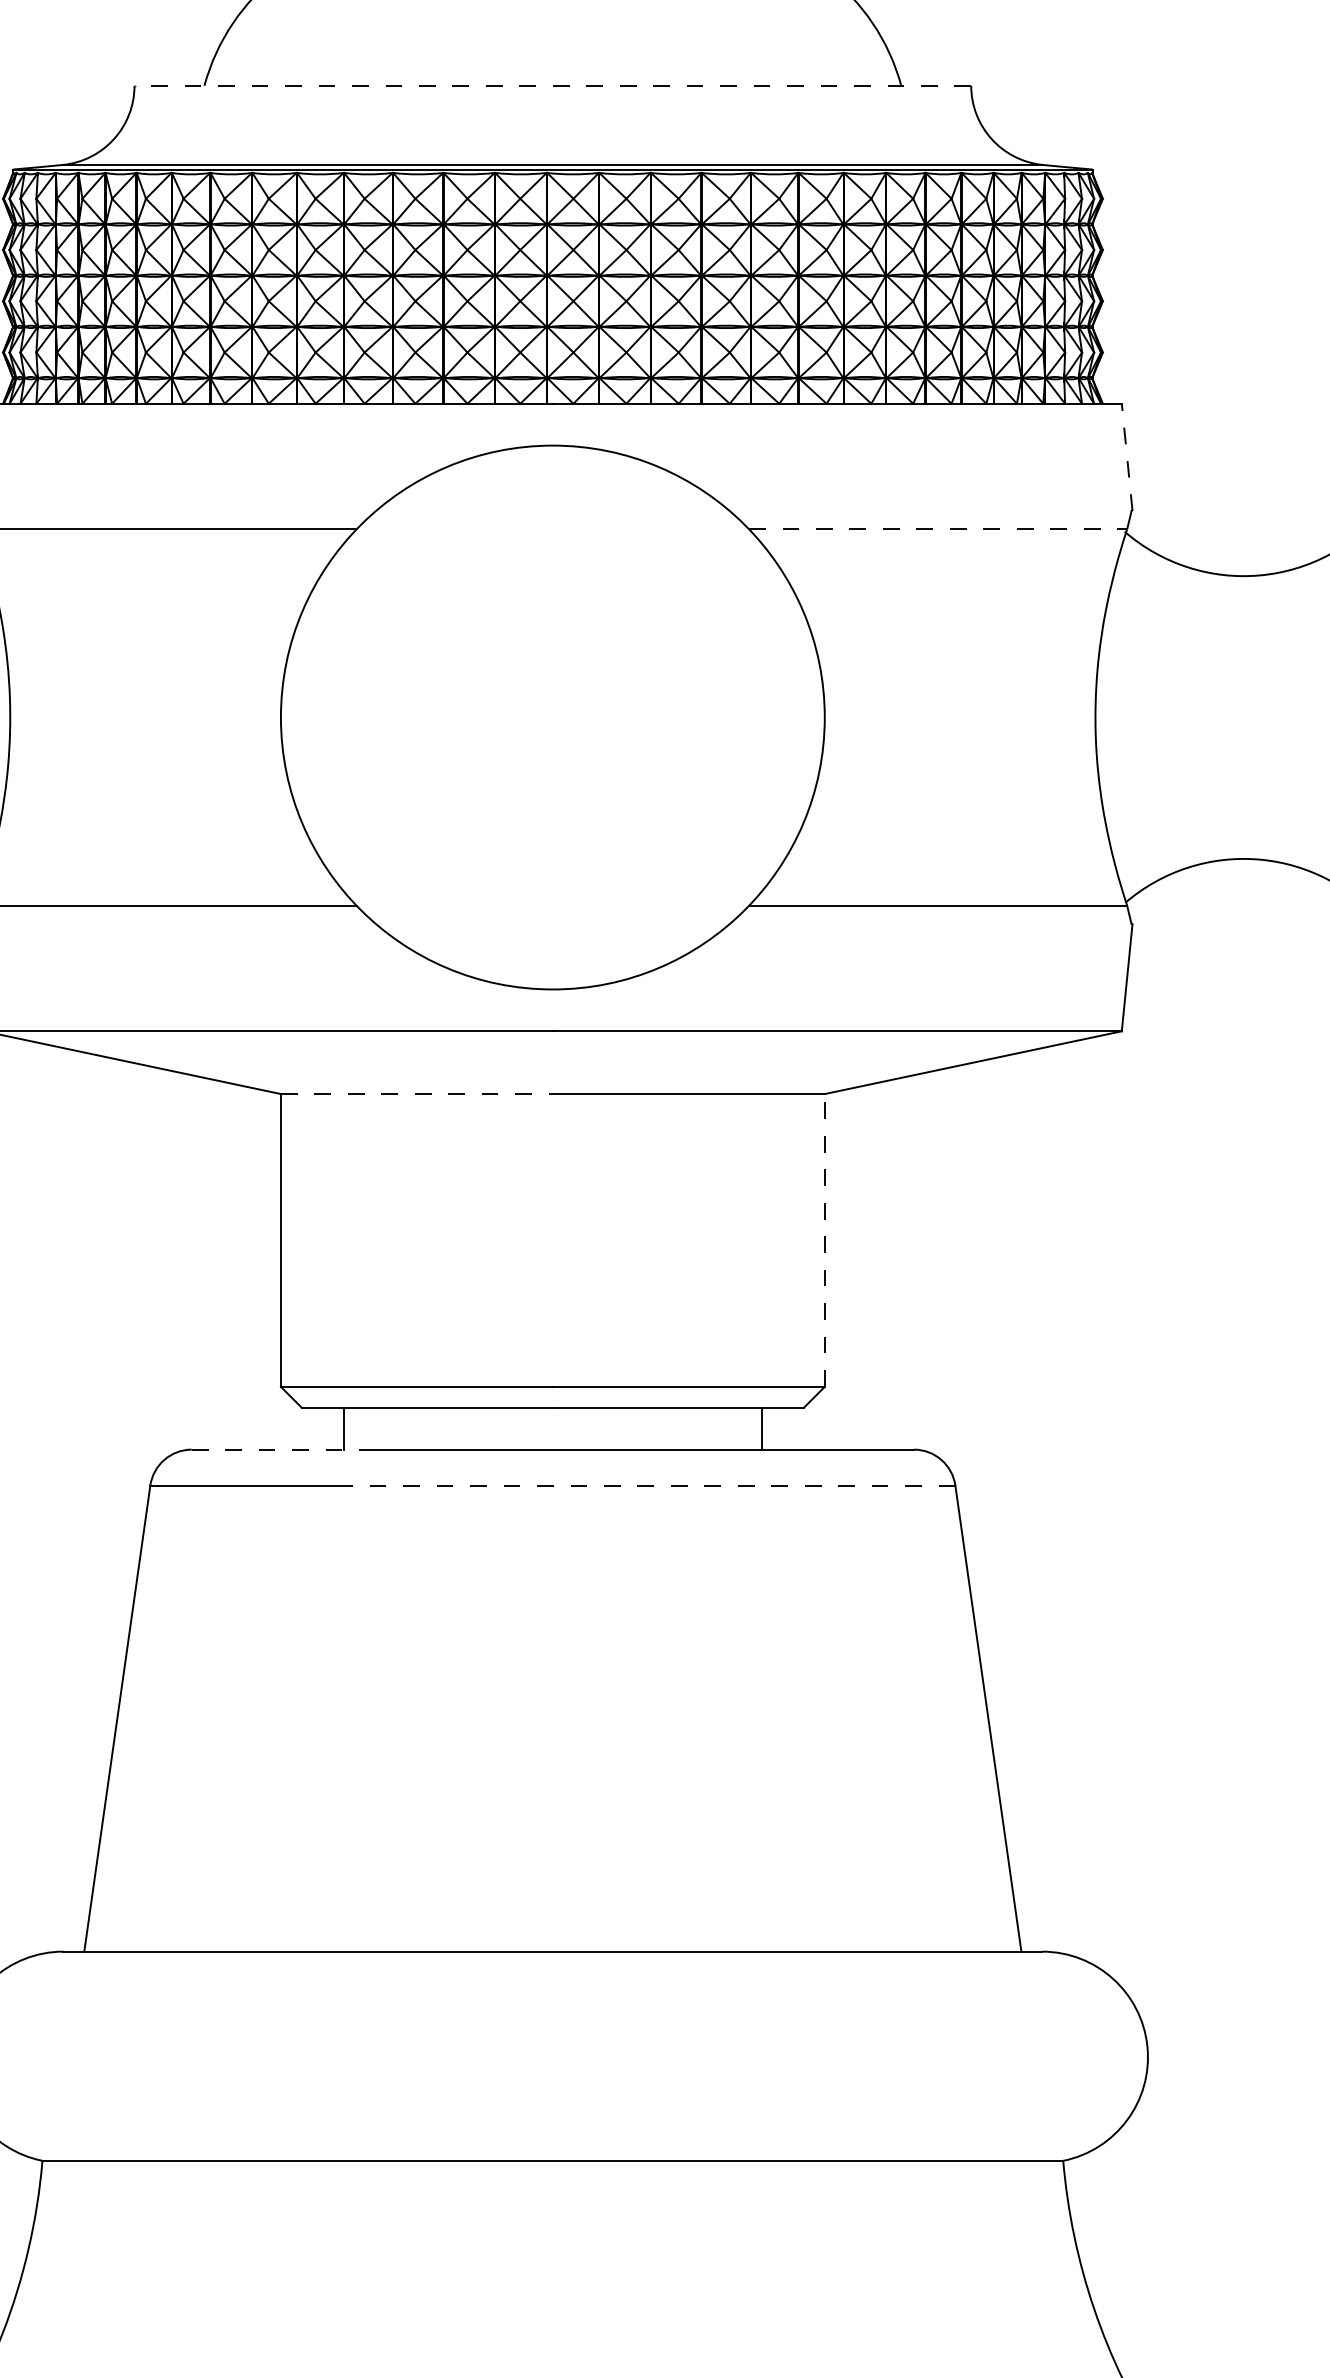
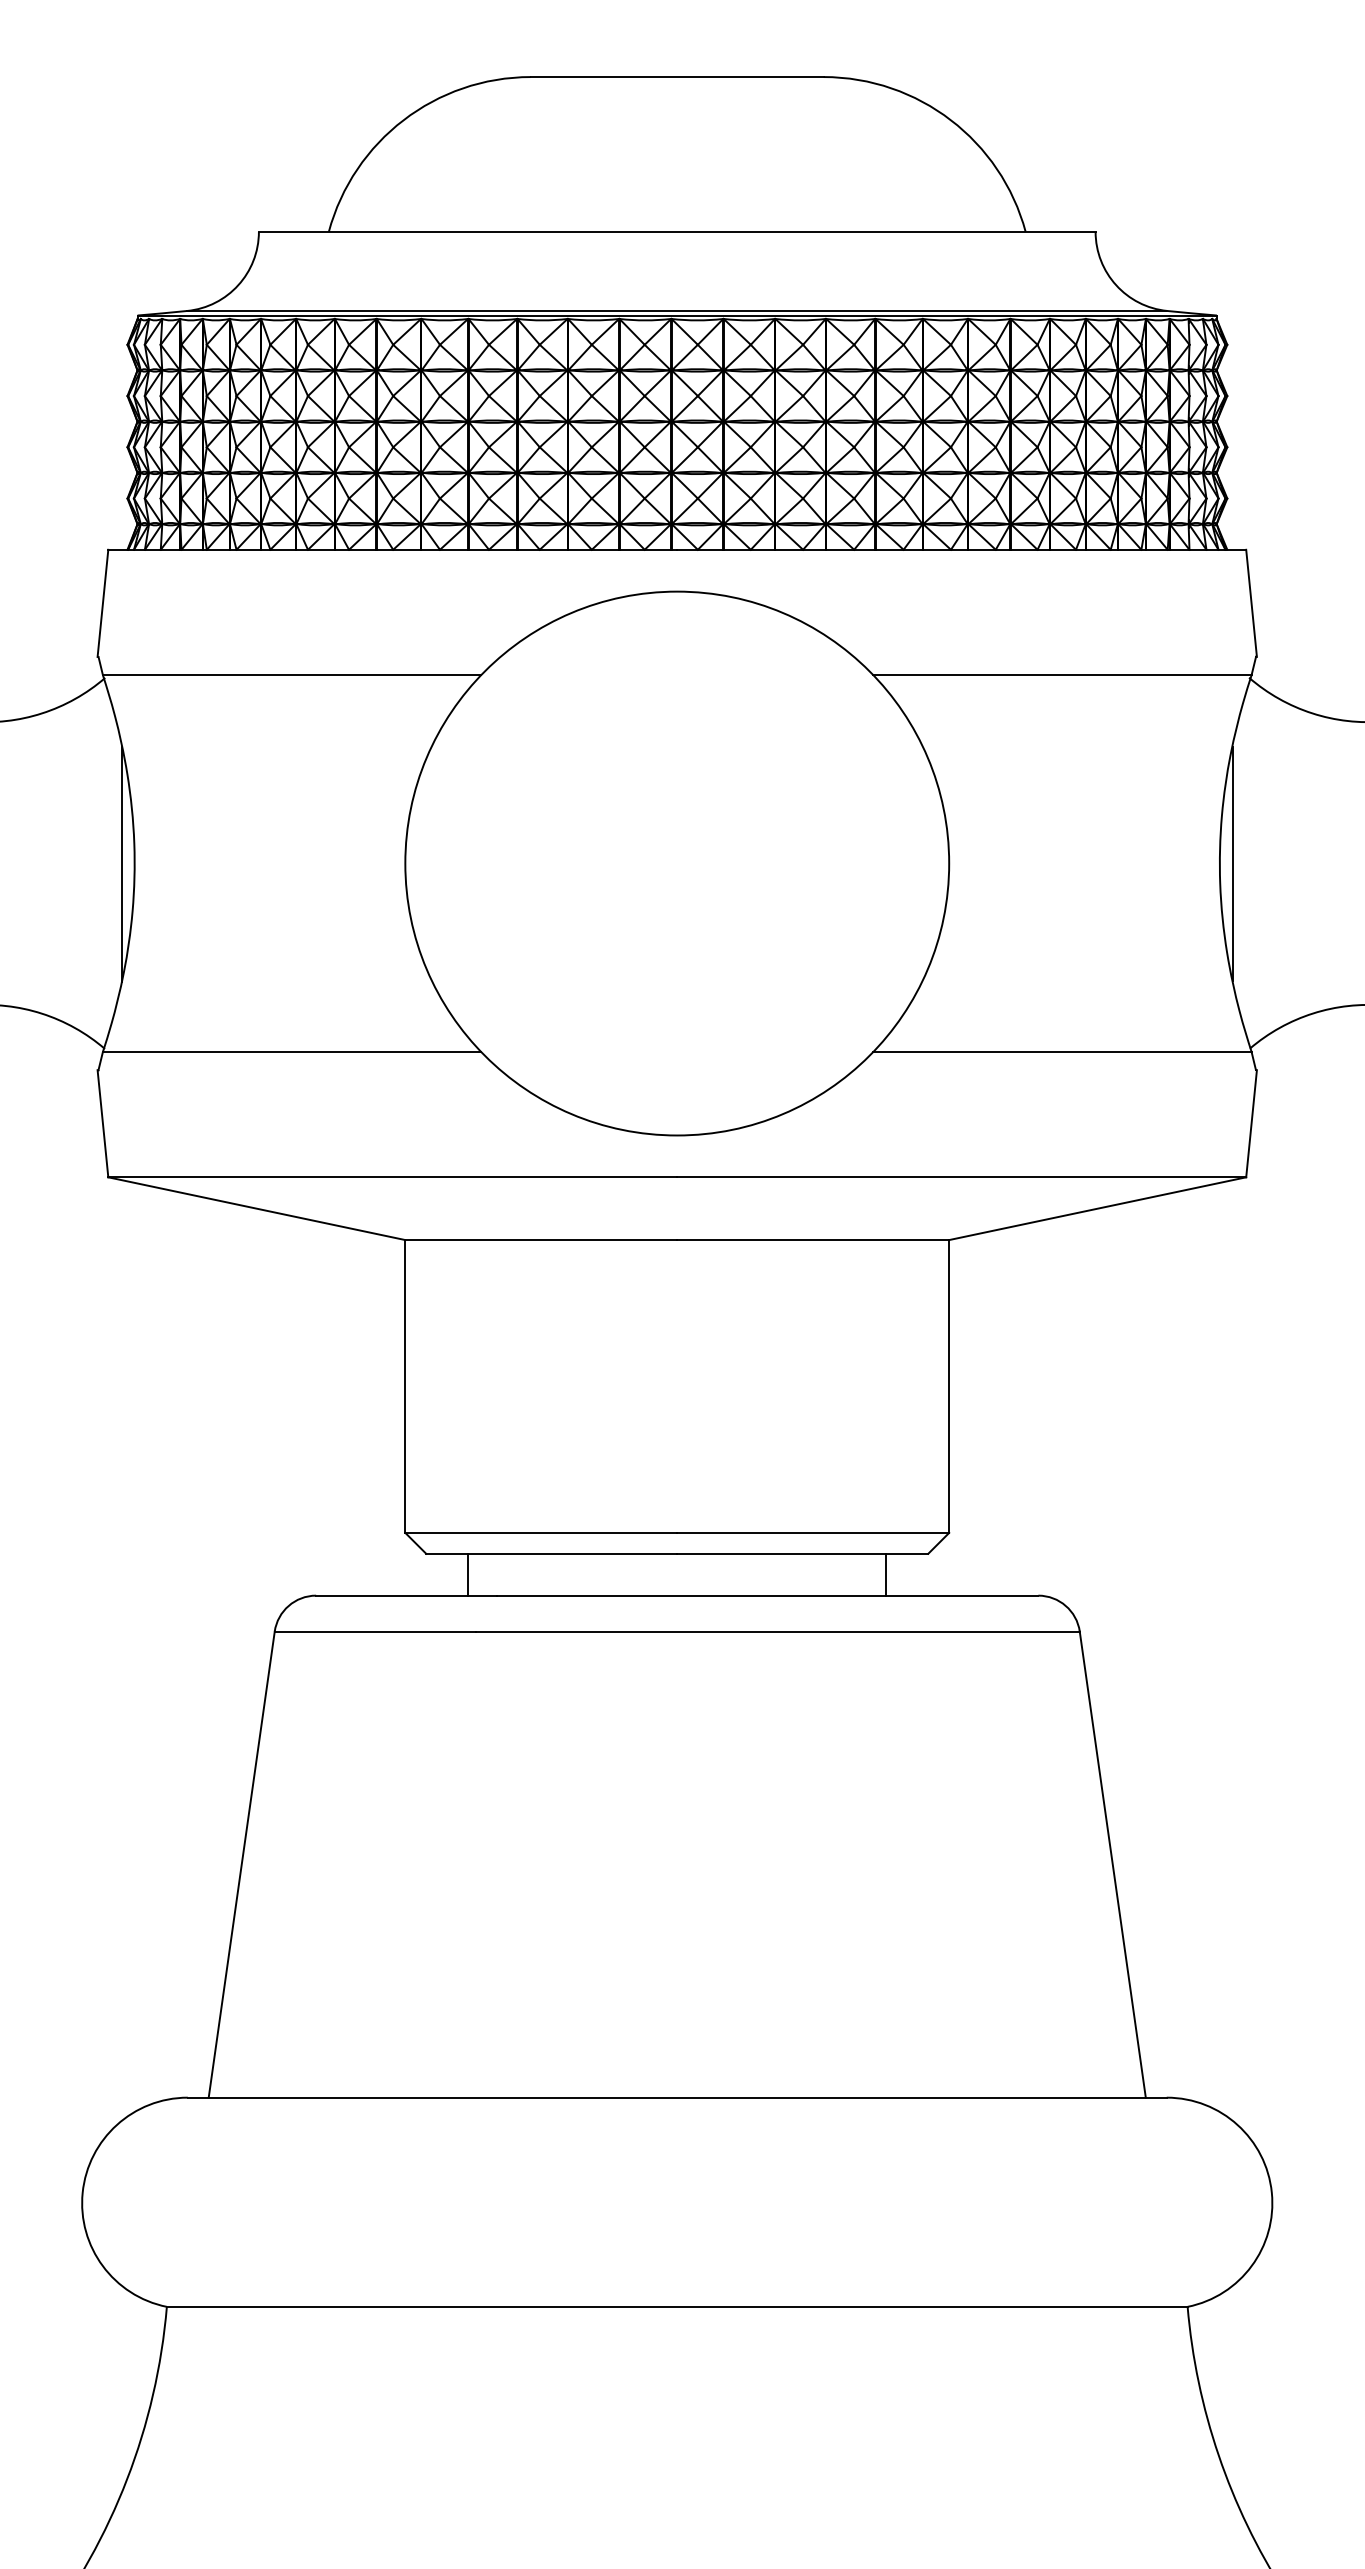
line: (552, 85) -> (676, 231), dashed -> solid
line: (1127, 457) -> (1251, 603), dashed -> solid
line: (939, 529) -> (1063, 675), dashed -> solid
line: (1108, 718) -> (1232, 864), added
line: (417, 1094) -> (541, 1240), dashed -> solid
line: (825, 1239) -> (949, 1385), dashed -> solid
line: (282, 1449) -> (406, 1595), dashed -> solid
line: (653, 1485) -> (777, 1631), dashed -> solid

